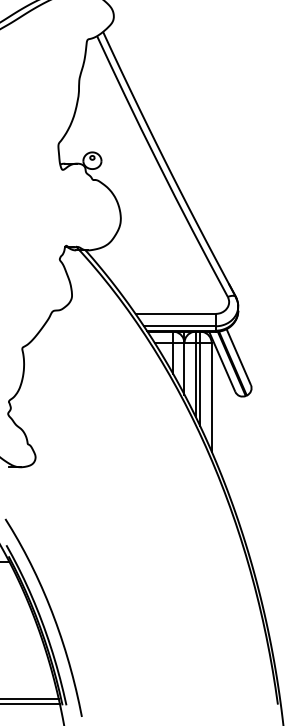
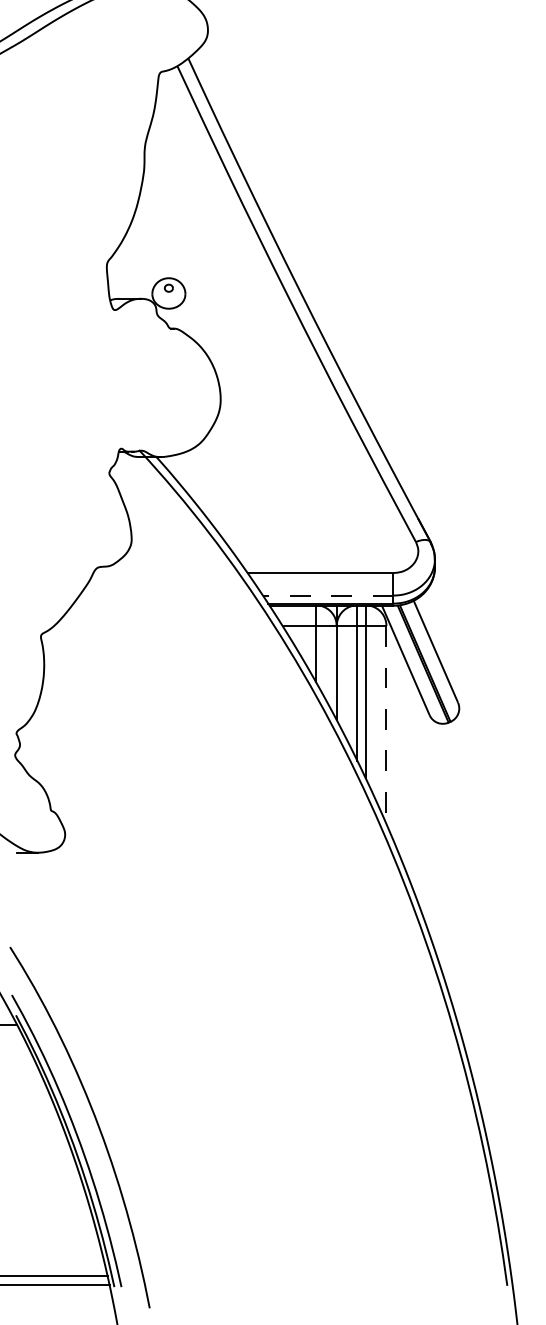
line: (179, 326) -> (327, 595), solid -> dashed
line: (211, 397) -> (386, 725), solid -> dashed

